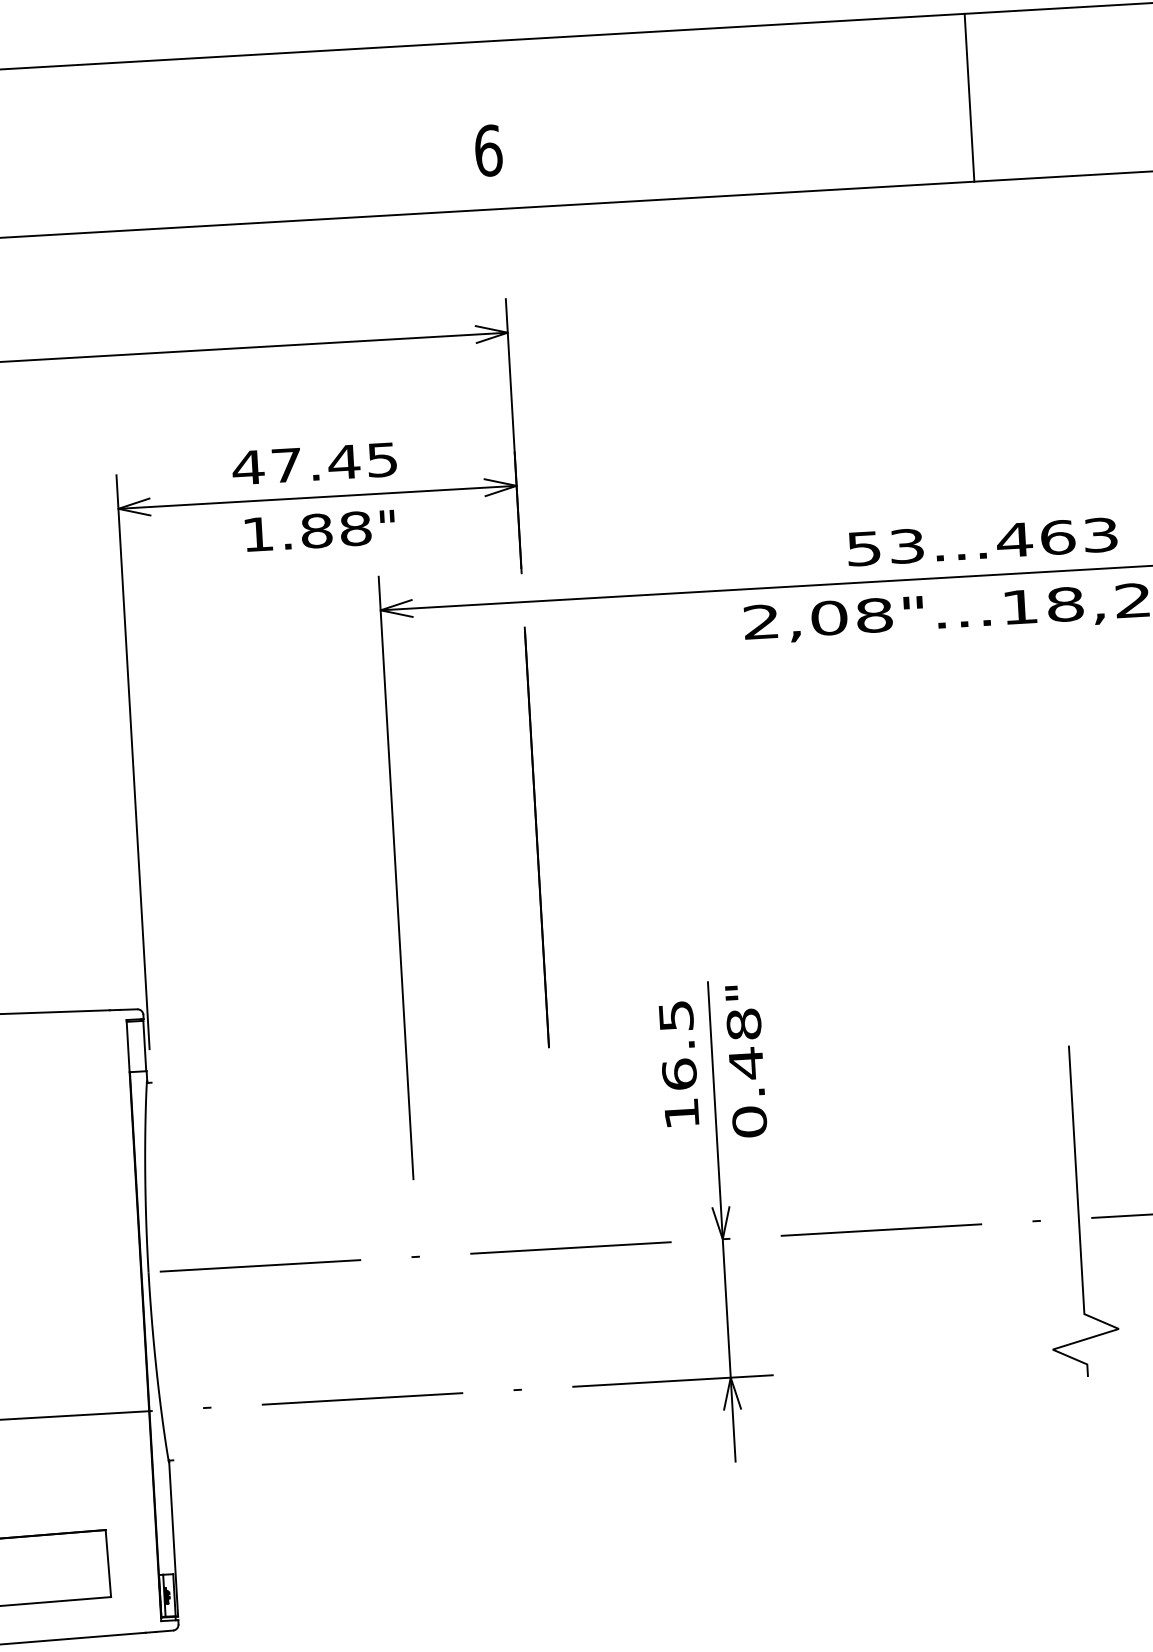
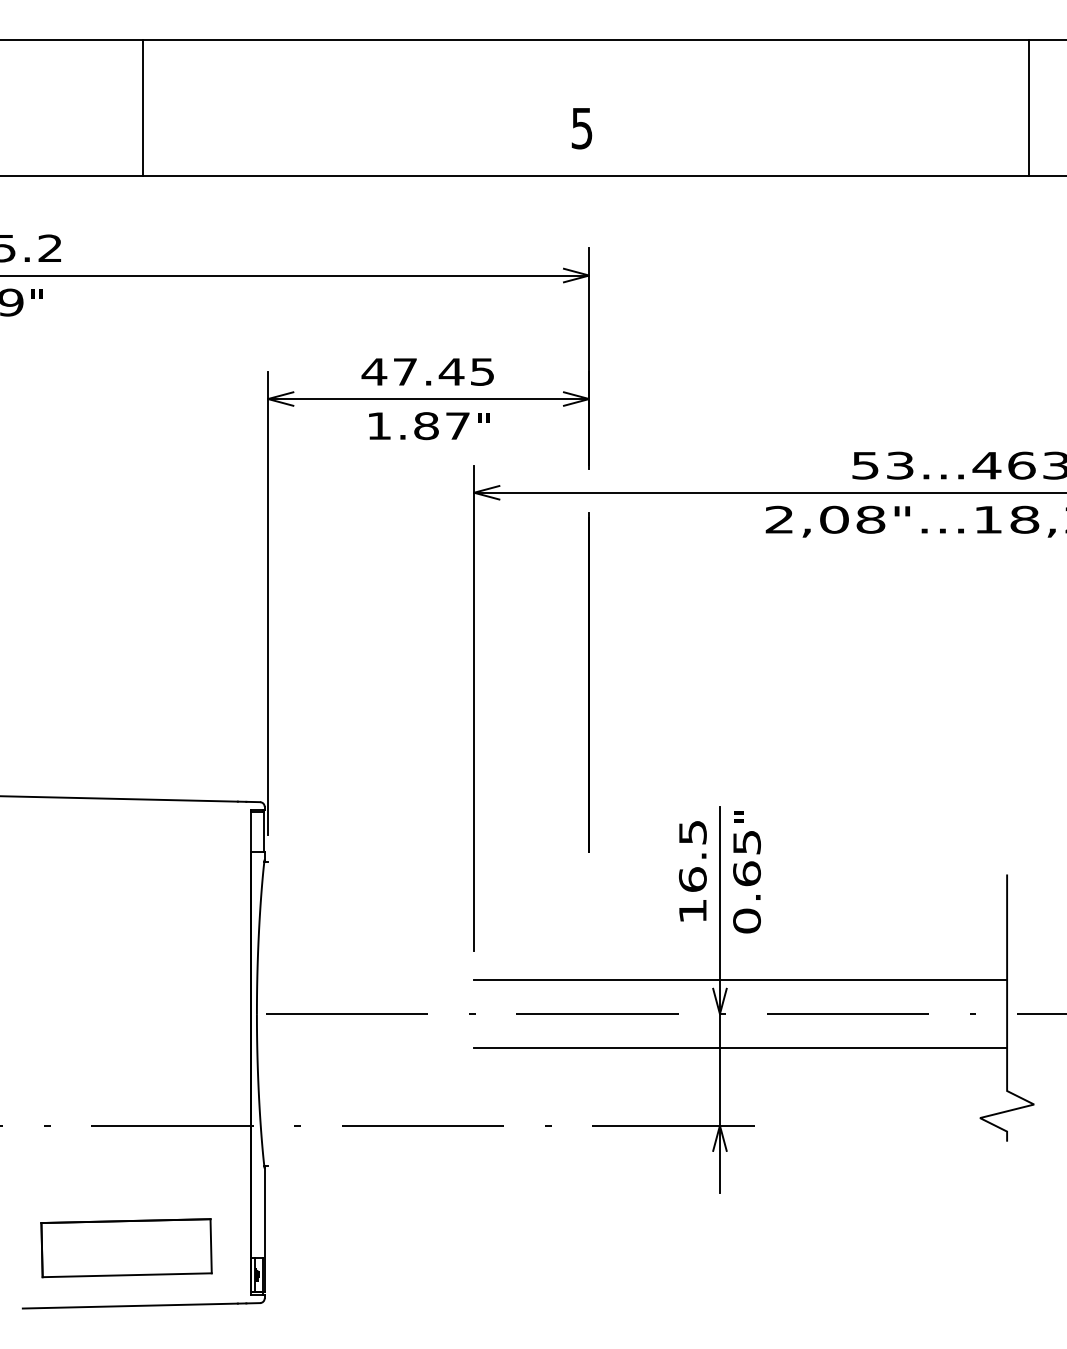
line: (969, 96) -> (1029, 107), moved
text: (488, 150) -> (582, 128), 6 -> 5
text: (355, 529) -> (457, 426), 1.88 -> 1.87
text: (744, 1044) -> (746, 858), 0.48 -> 0.65
line: (745, 1196) -> (740, 980), added
line: (750, 1279) -> (740, 1047), added

